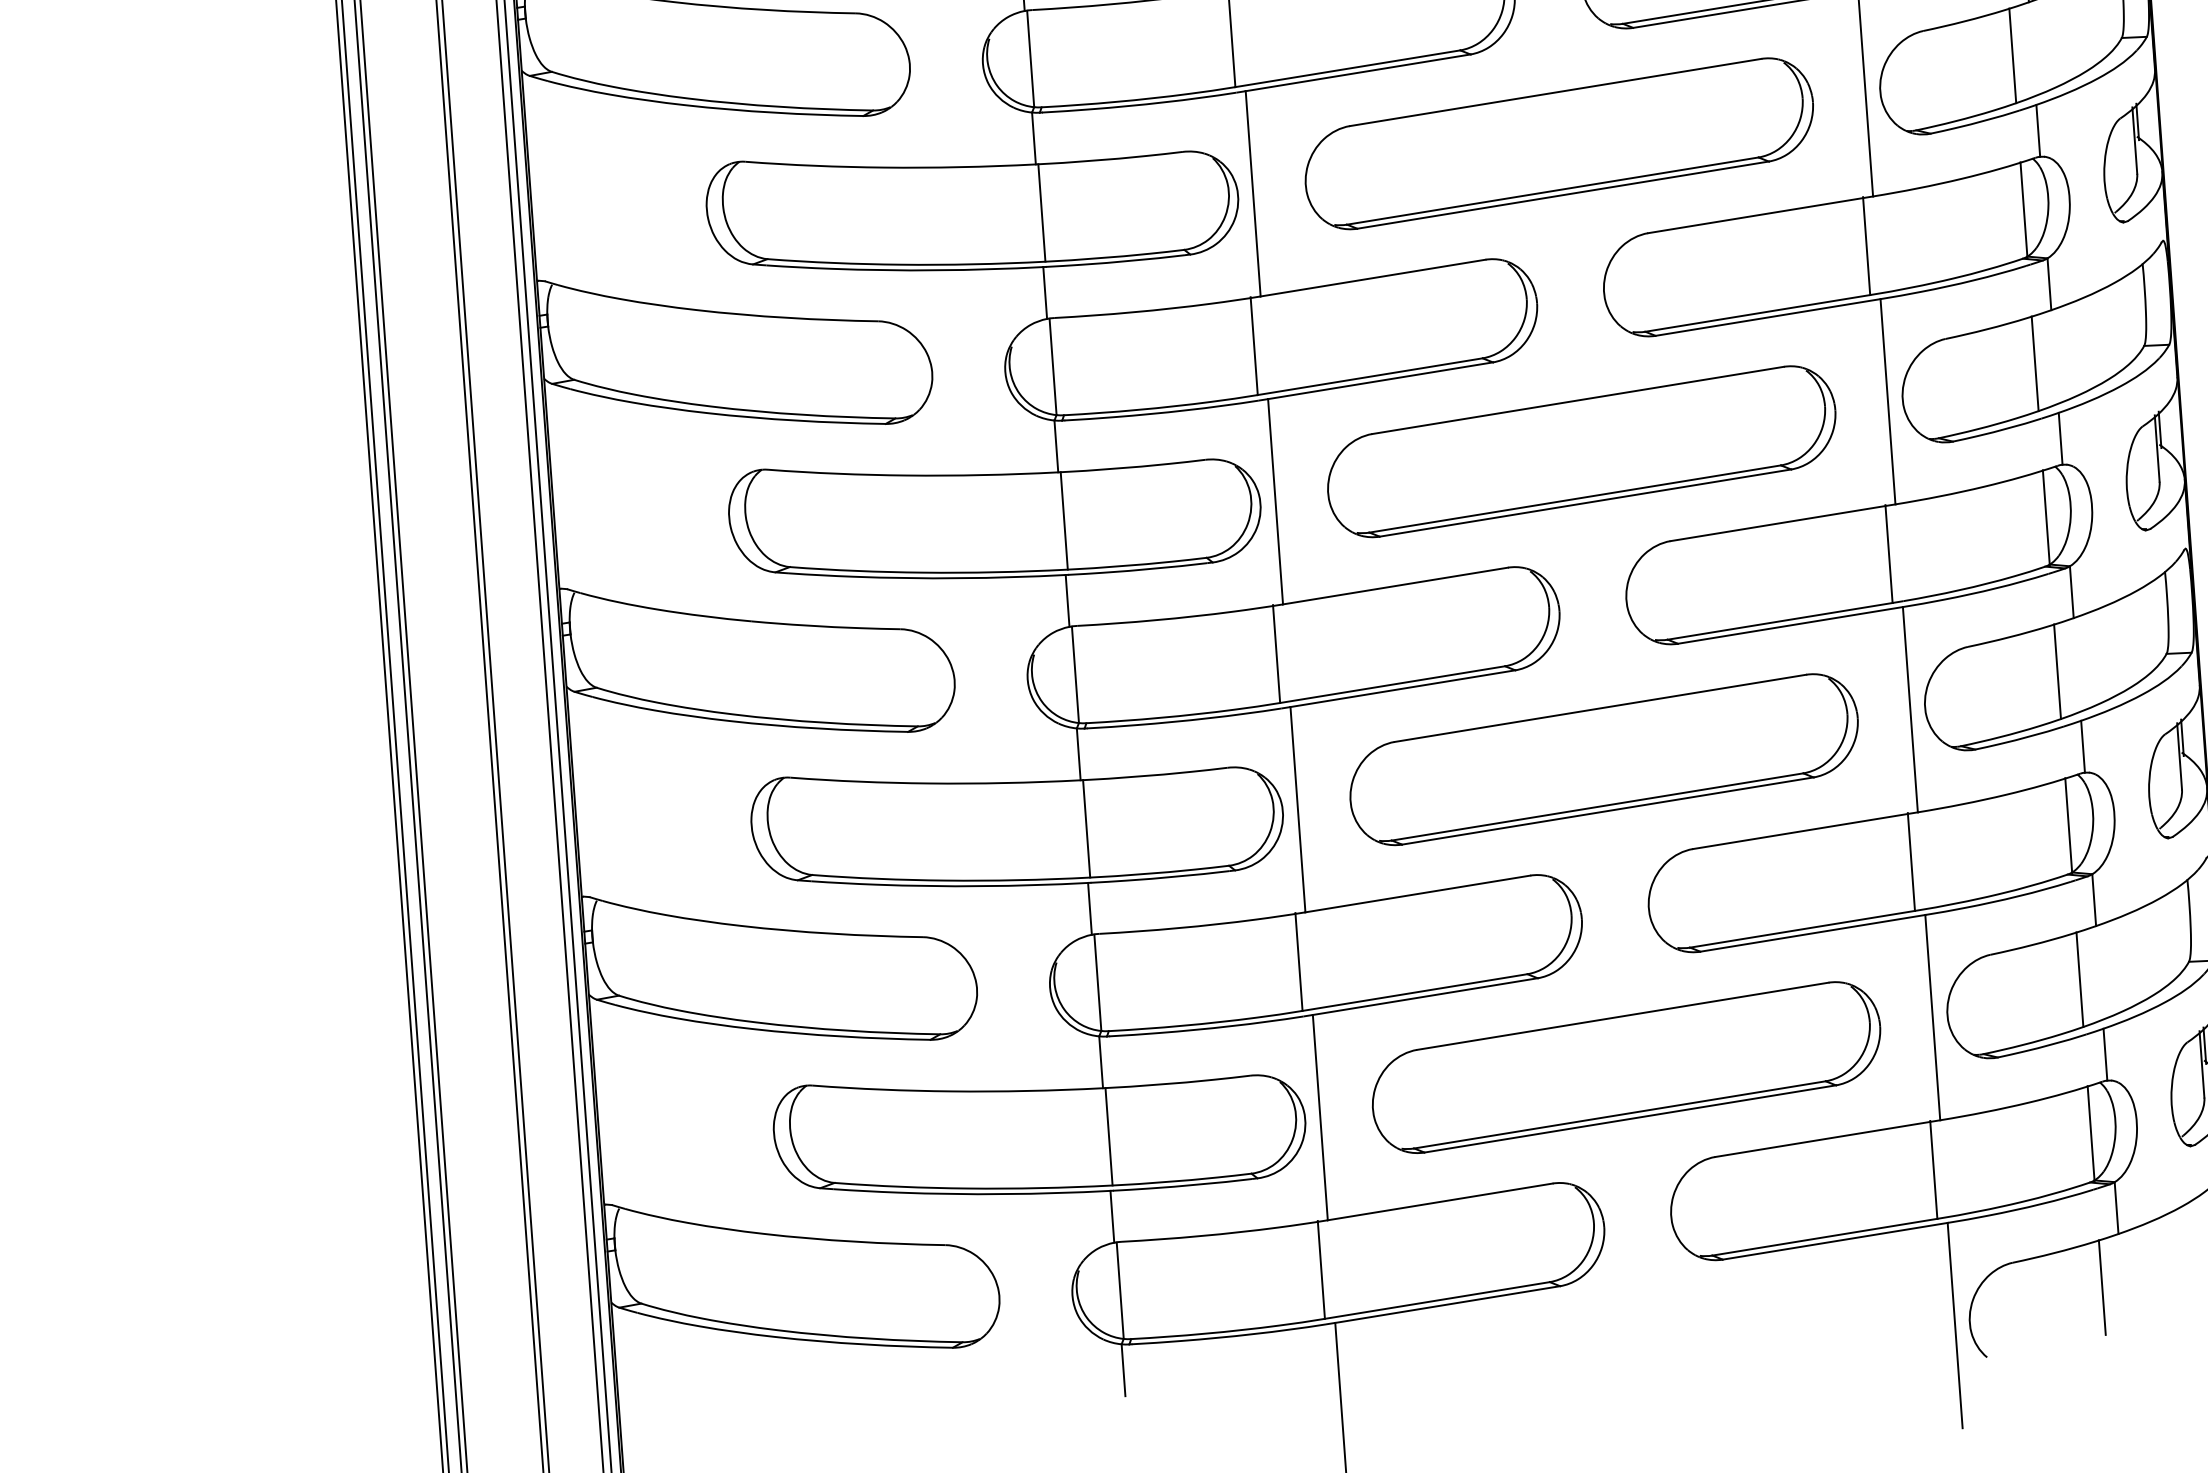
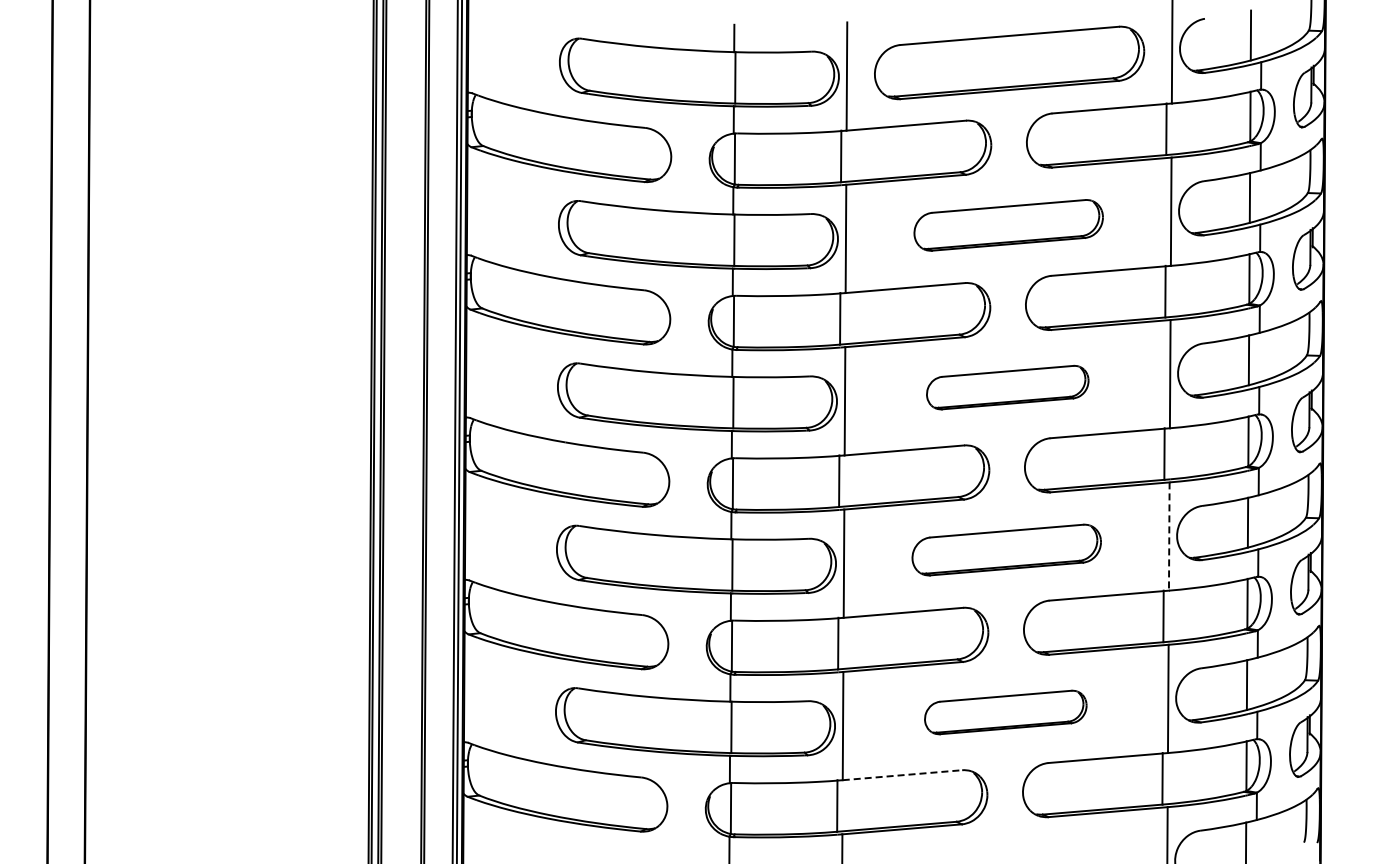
part: (1559, 144) -> (1008, 225), size x0.7
part: (1581, 451) -> (1007, 387), size x0.6
line: (1910, 711) -> (1169, 537), solid -> dashed
part: (1603, 758) -> (1006, 549), size x0.7
part: (1626, 1067) -> (1005, 712), size x0.6
line: (1440, 1202) -> (902, 775), solid -> dashed

